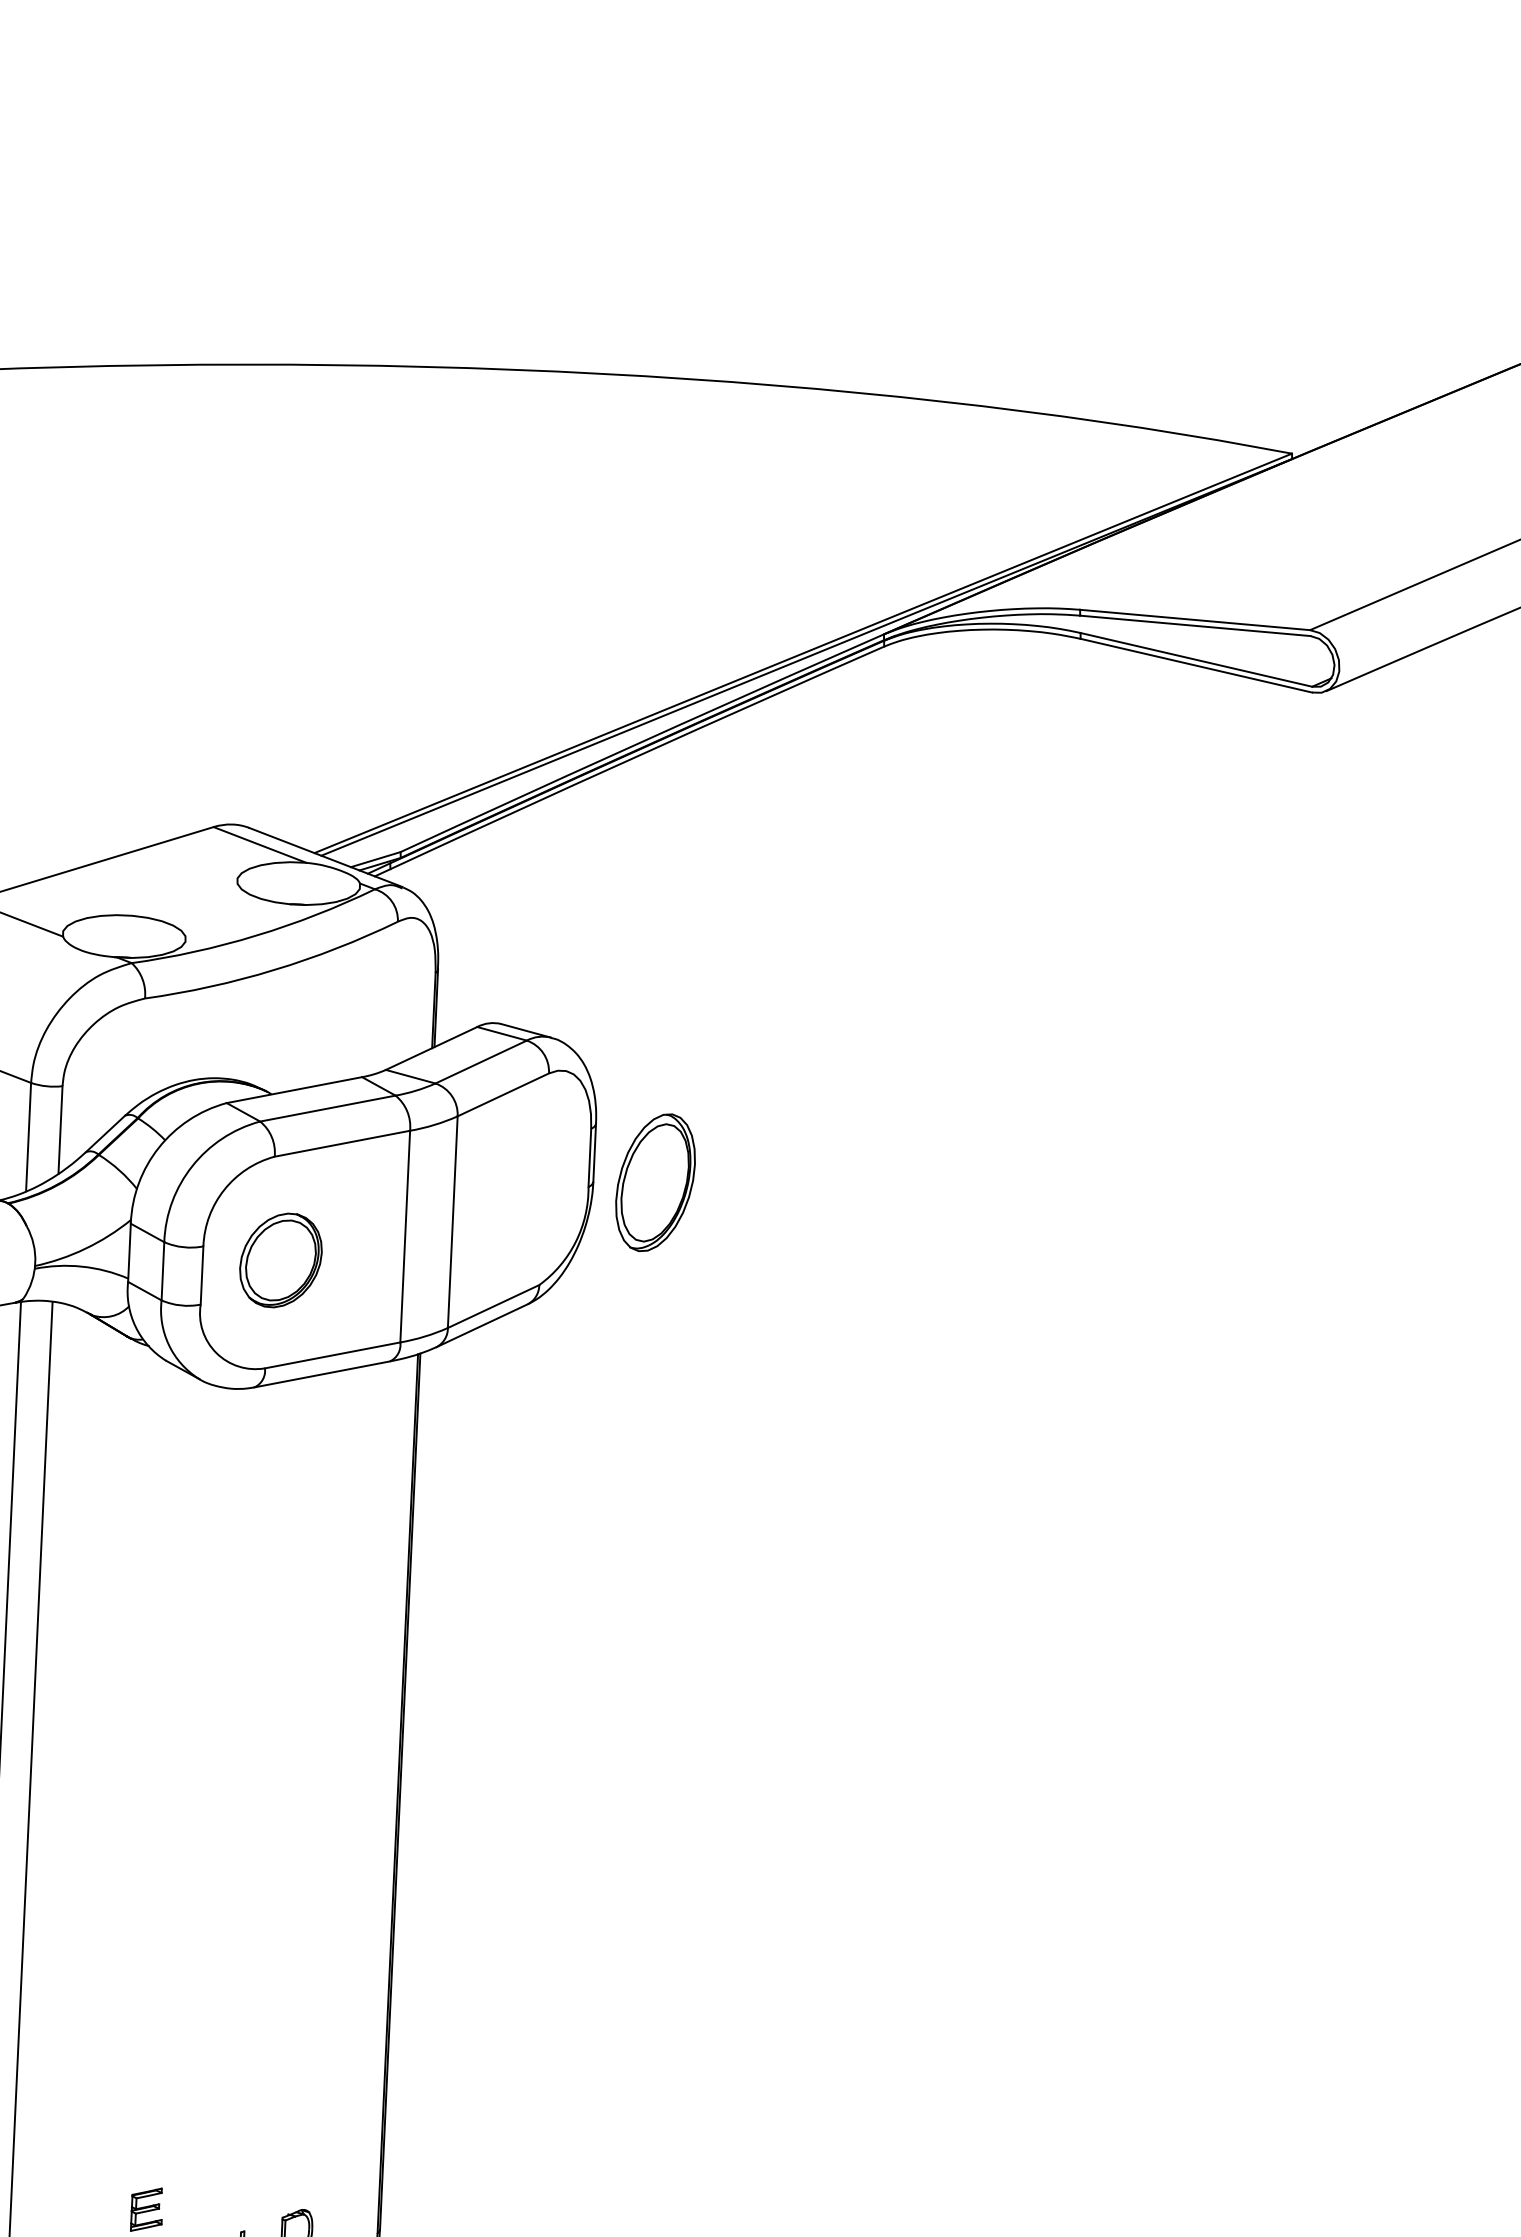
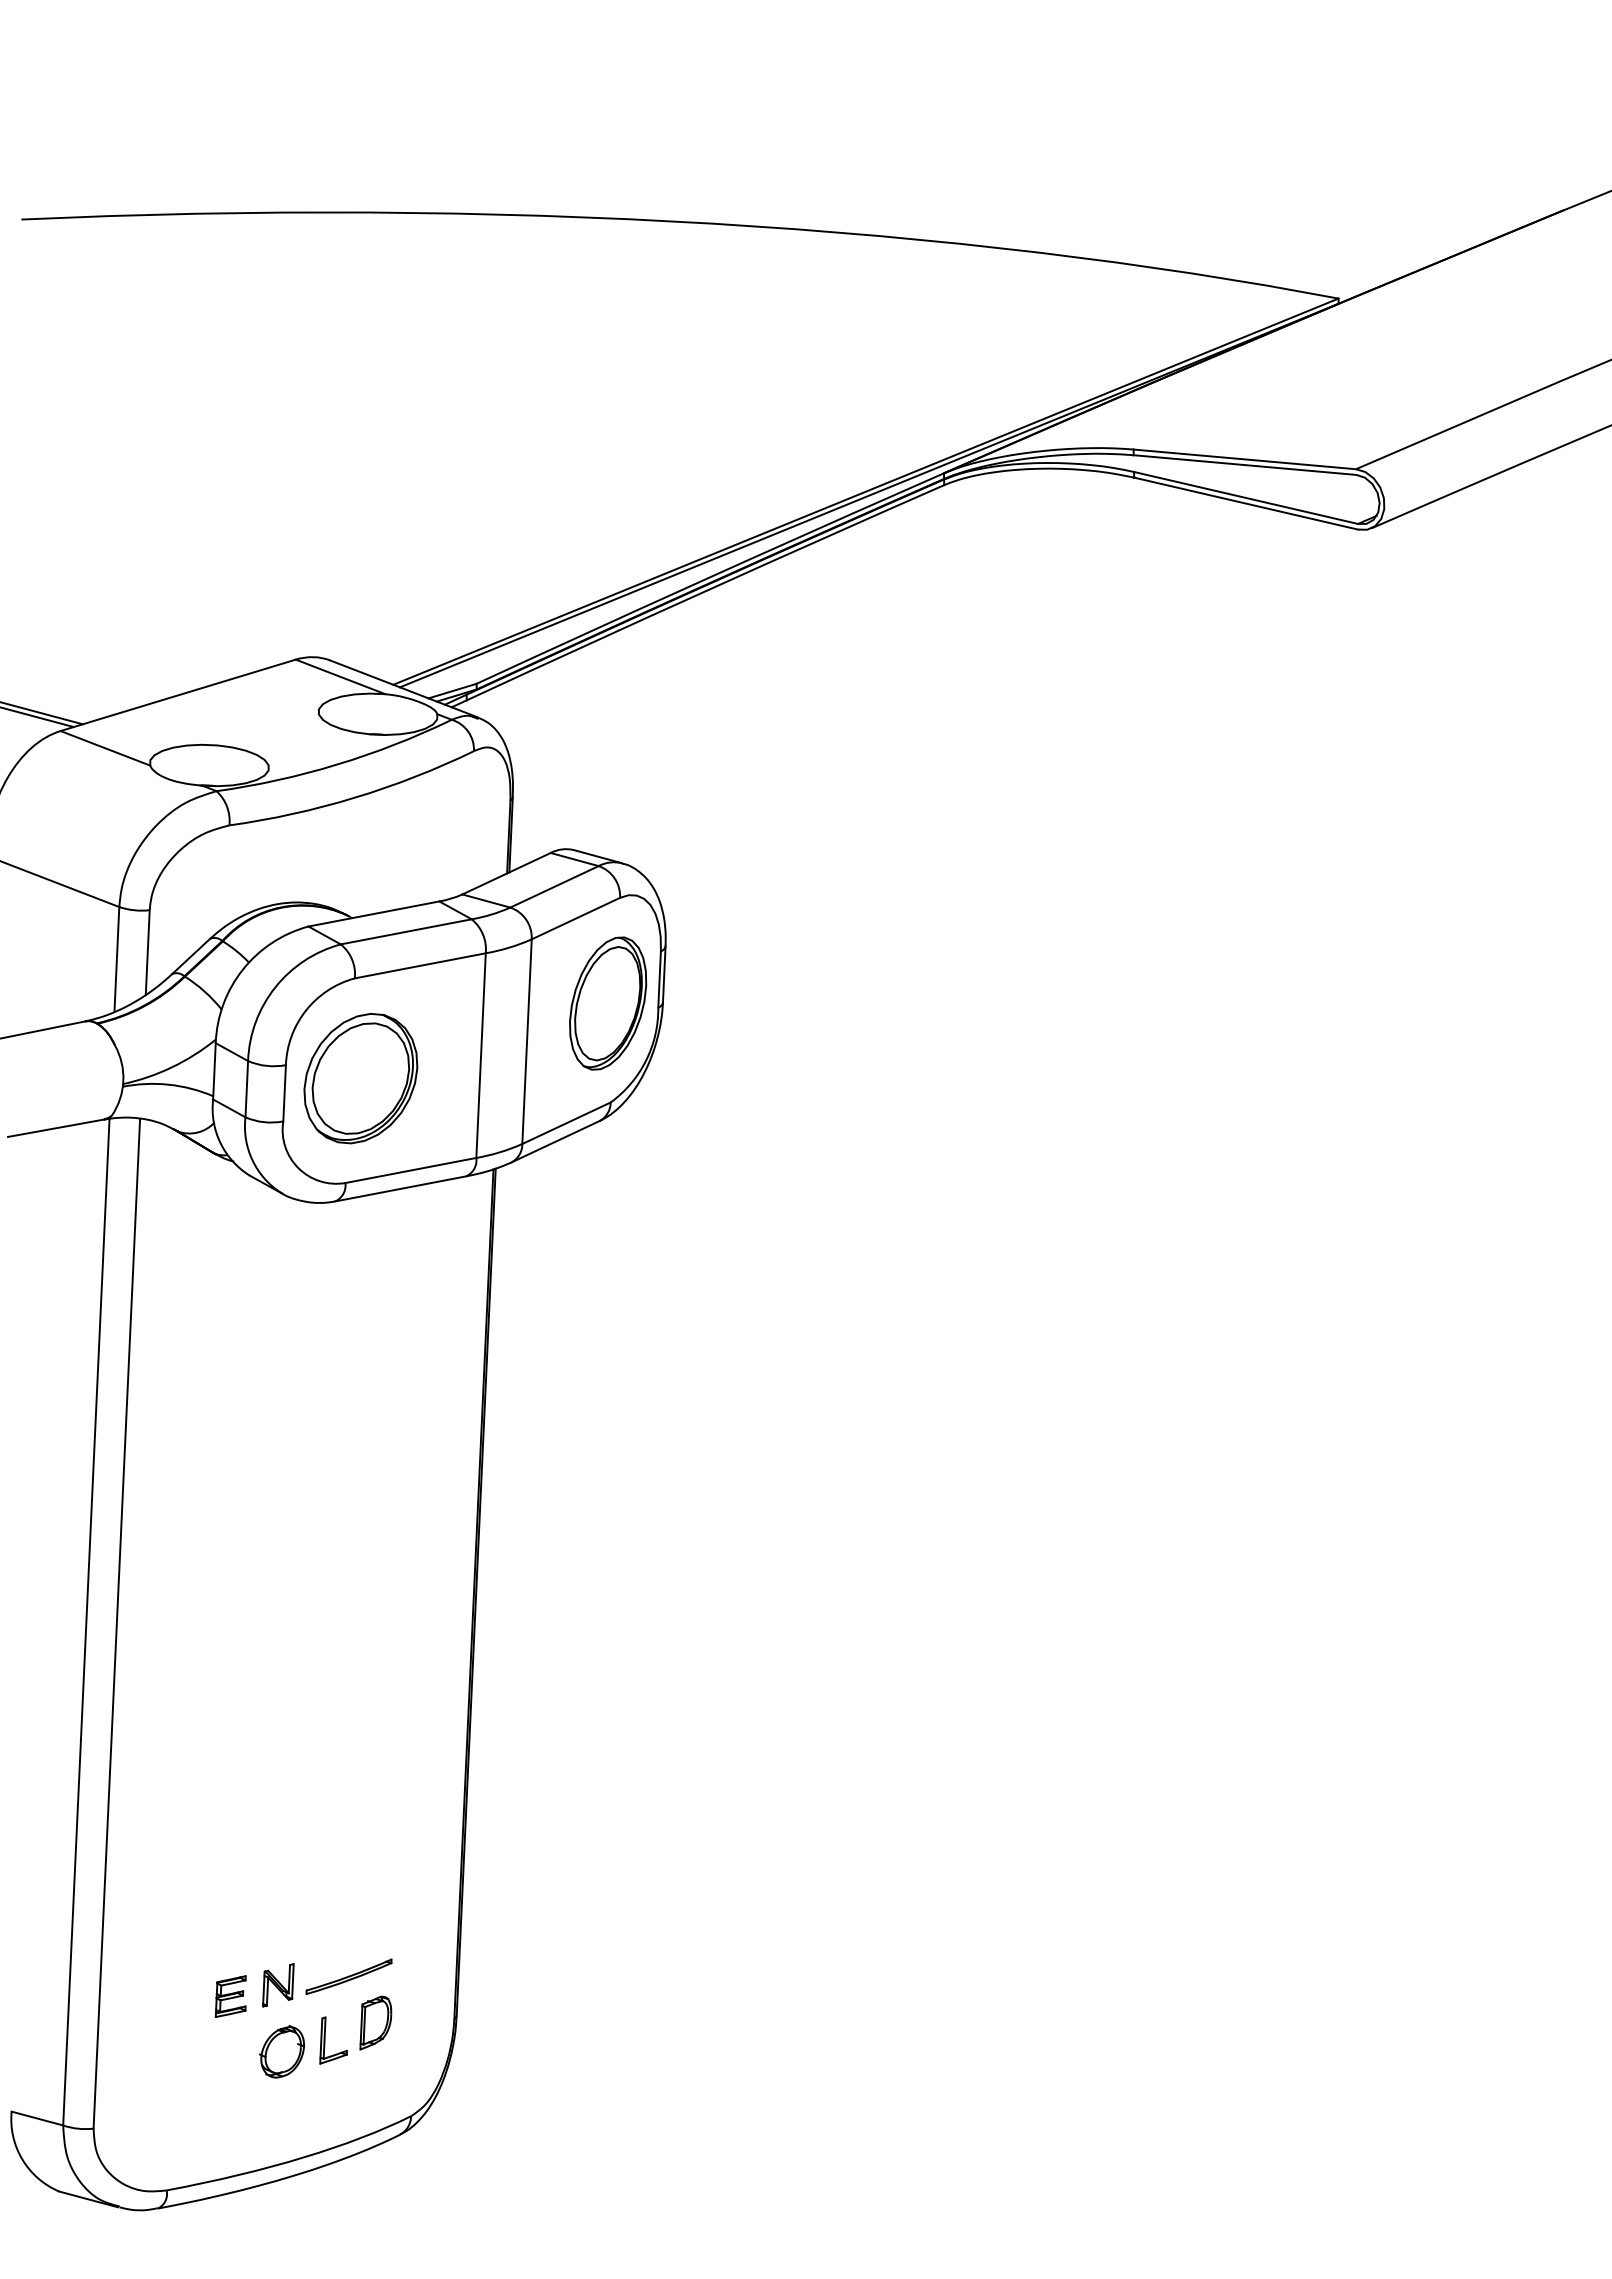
part: (655, 1182) -> (608, 1003), moved
part: (280, 1260) -> (360, 1078), size x1.43
part: (268, 2188) -> (348, 1976), added
part: (195, 2198) -> (278, 1985), added

